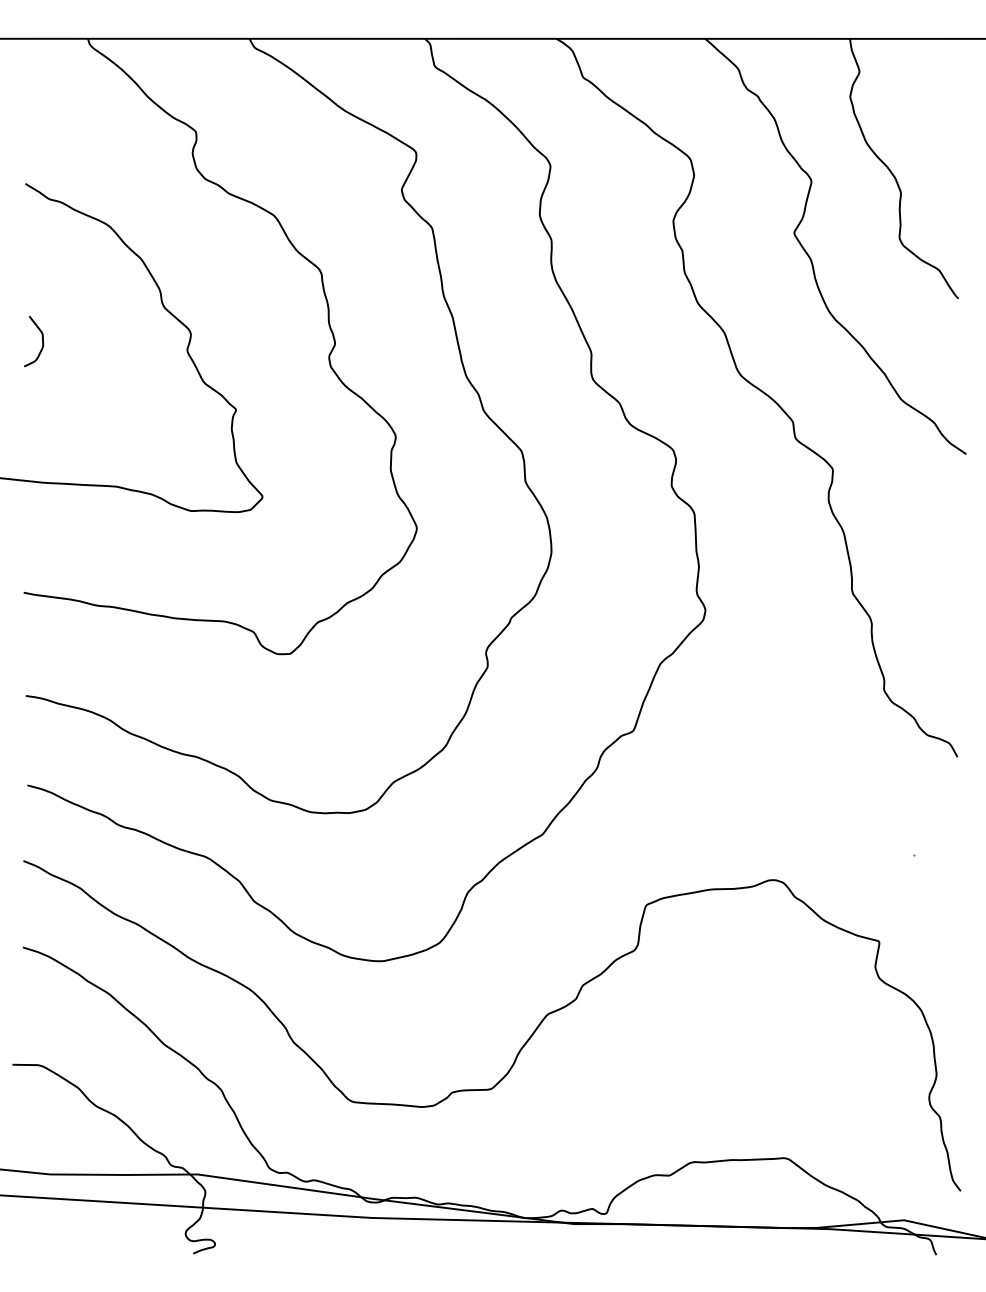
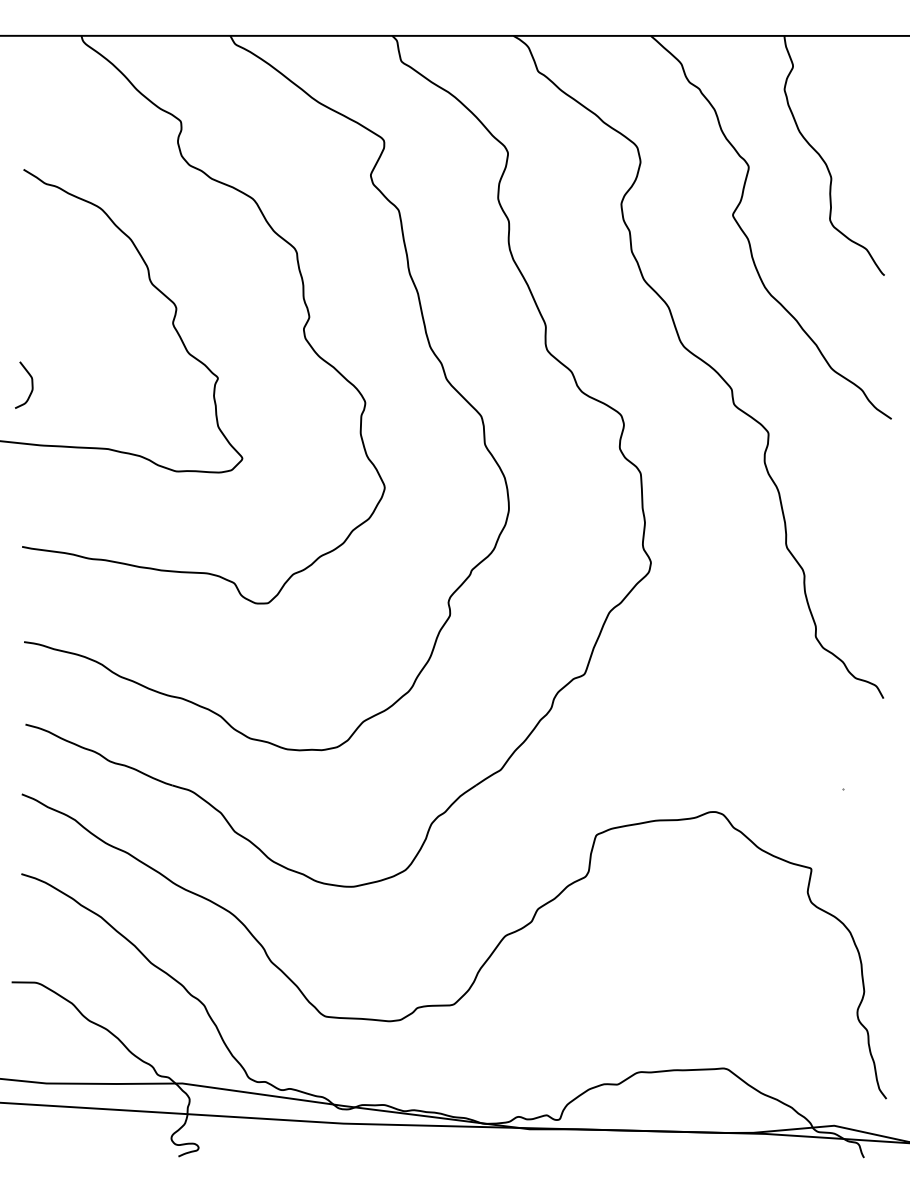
curve: (42, 341) -> (32, 385), moved

